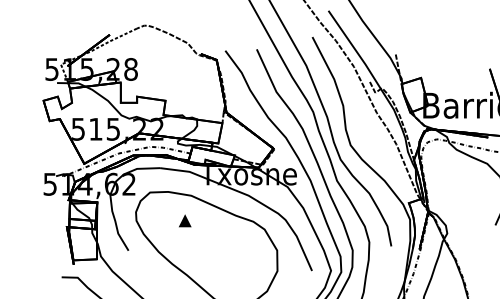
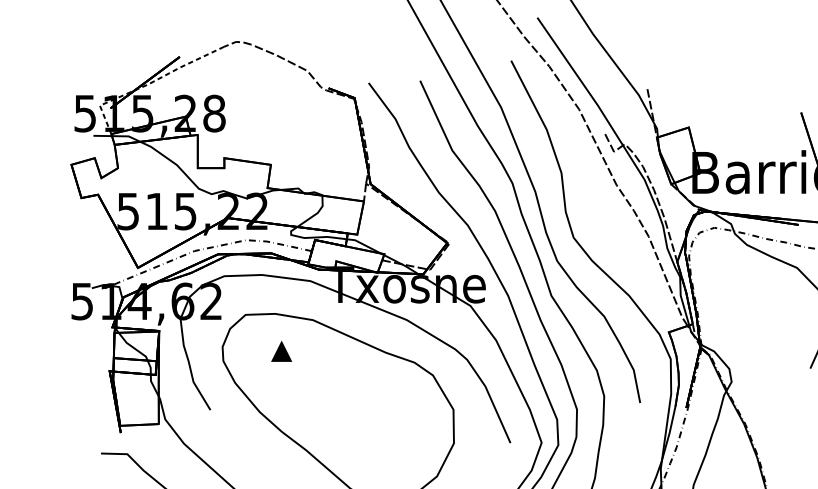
part: (185, 220) -> (282, 350), moved

